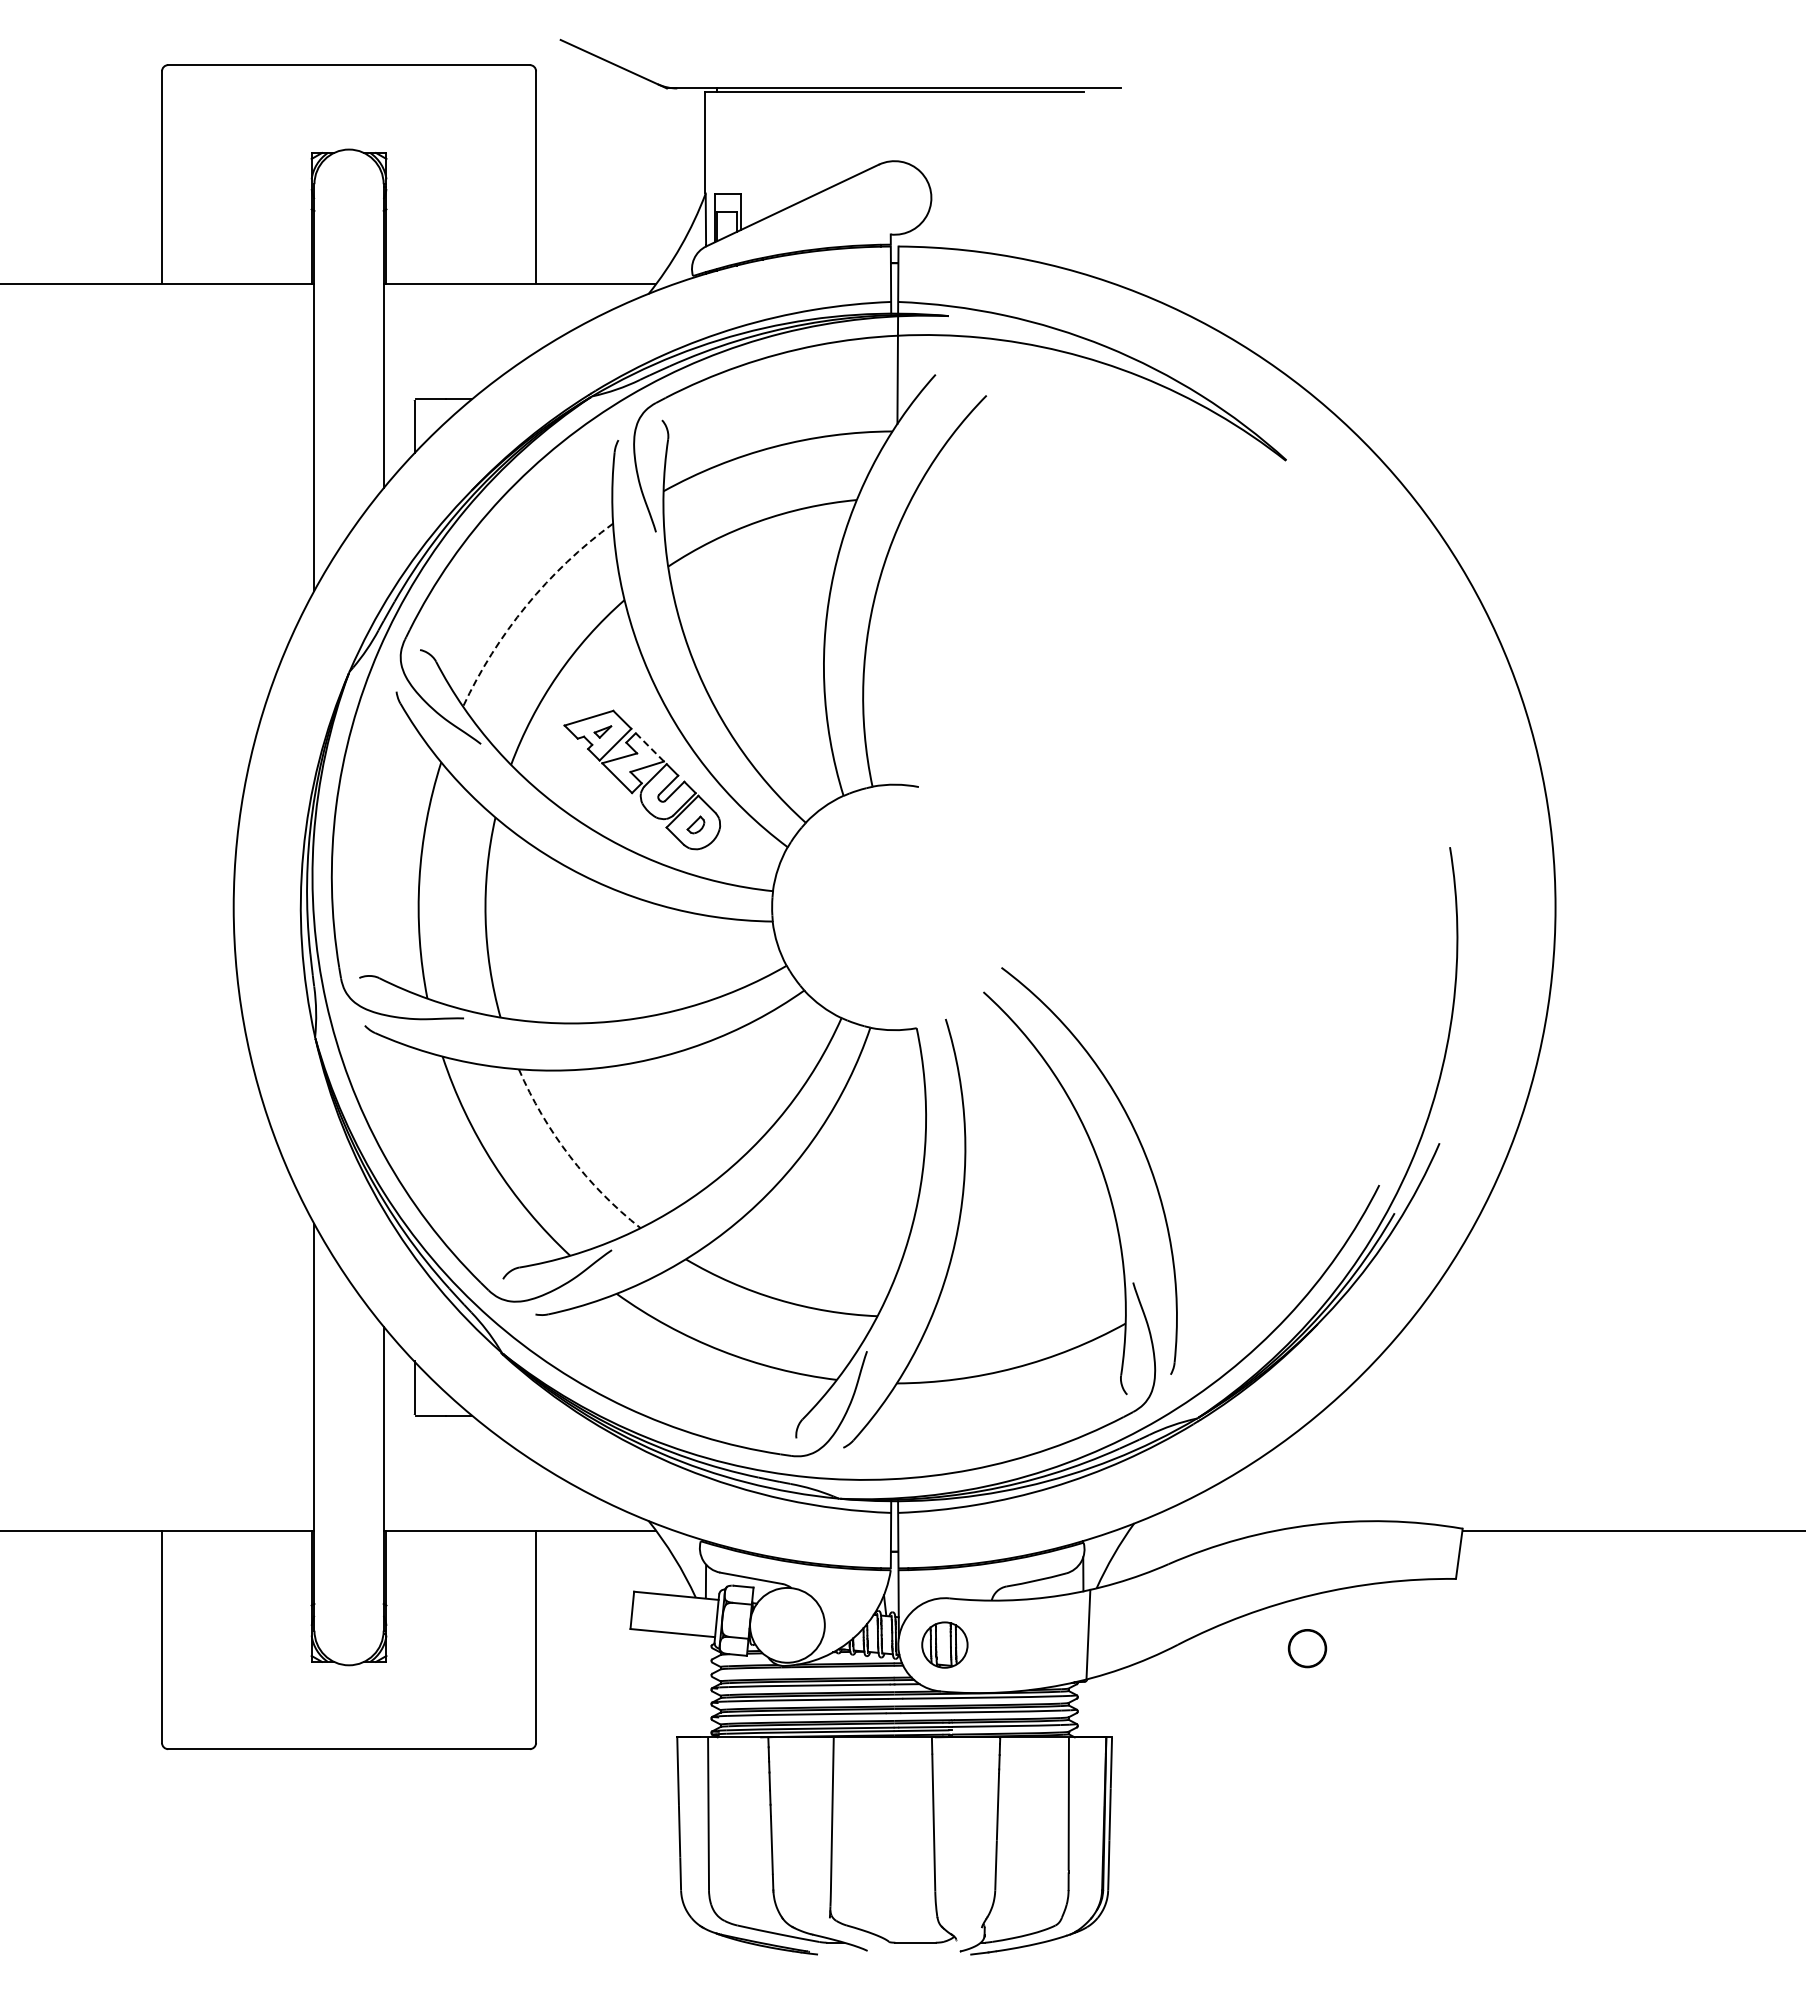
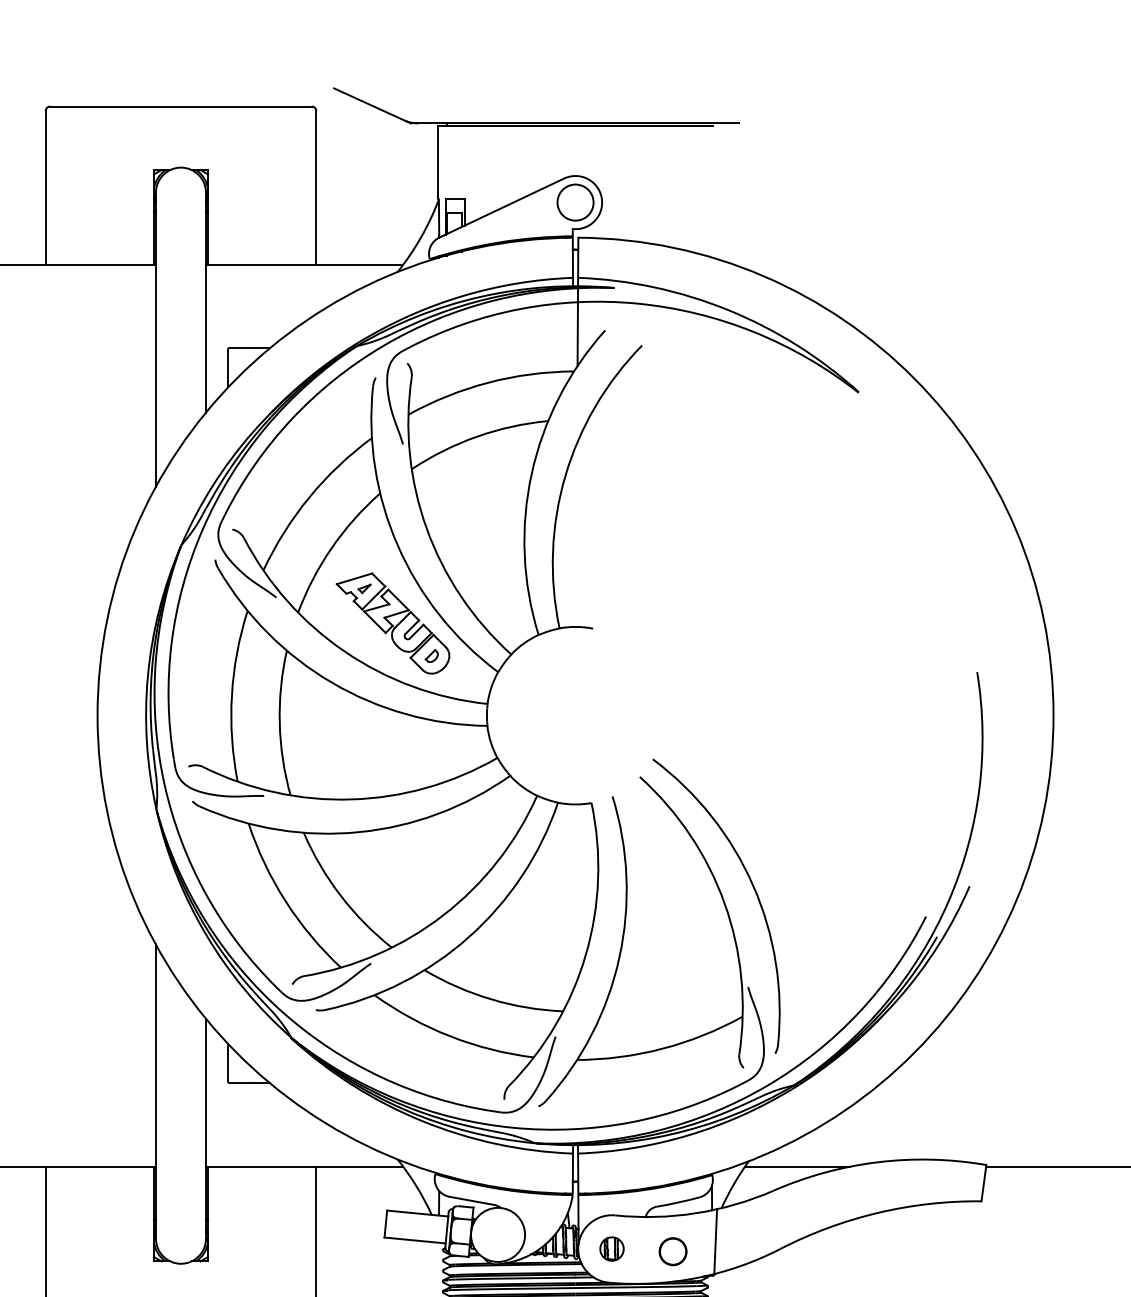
circle: (894, 197) -> (575, 202), added
arc: (526, 605) -> (309, 497), dashed -> solid
line: (649, 747) -> (398, 600), dashed -> solid
arc: (569, 1156) -> (340, 895), dashed -> solid
line: (1201, 1530) -> (797, 1166), added
part: (945, 1644) -> (612, 1248), size x0.71
part: (1307, 1648) -> (673, 1251), moved

